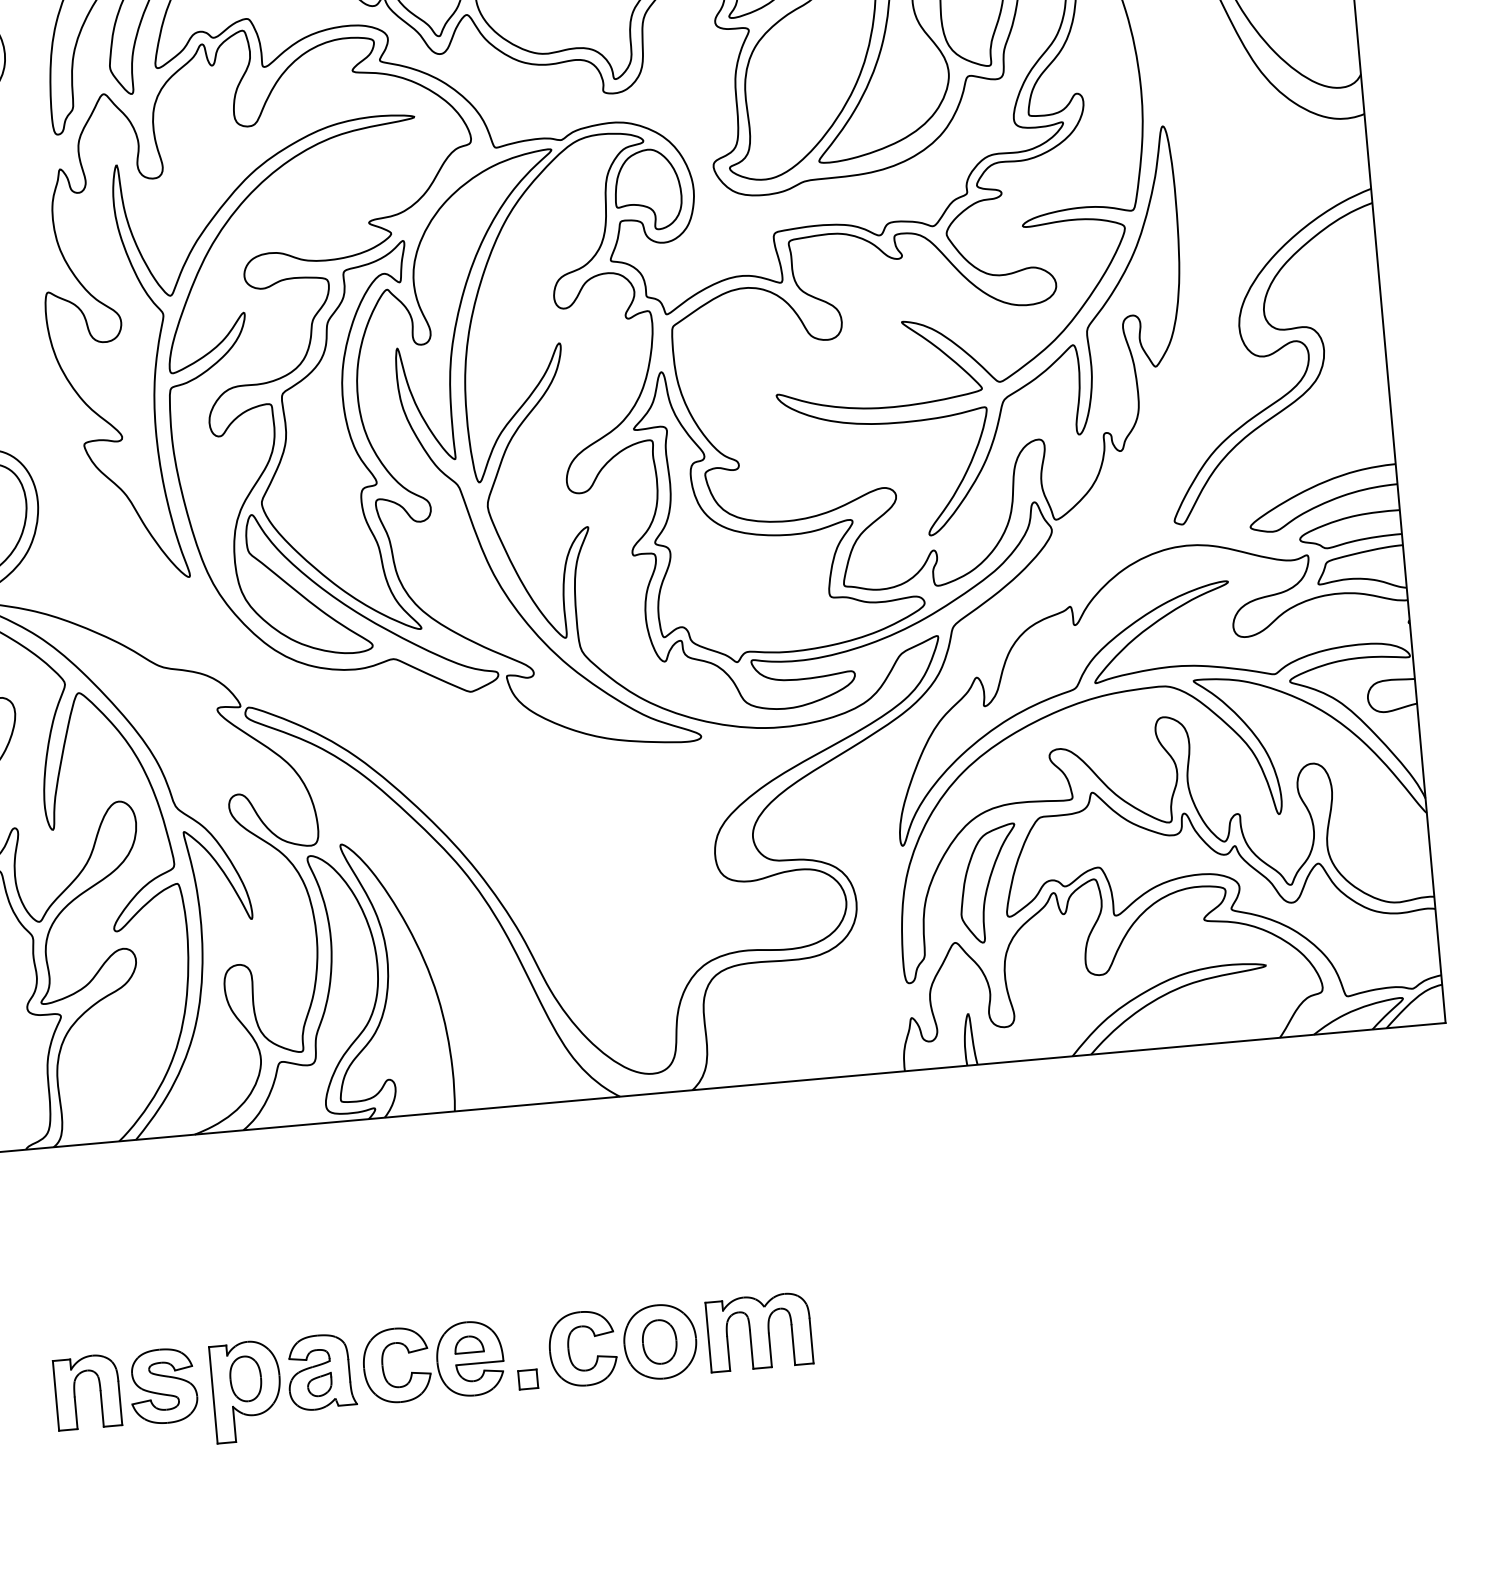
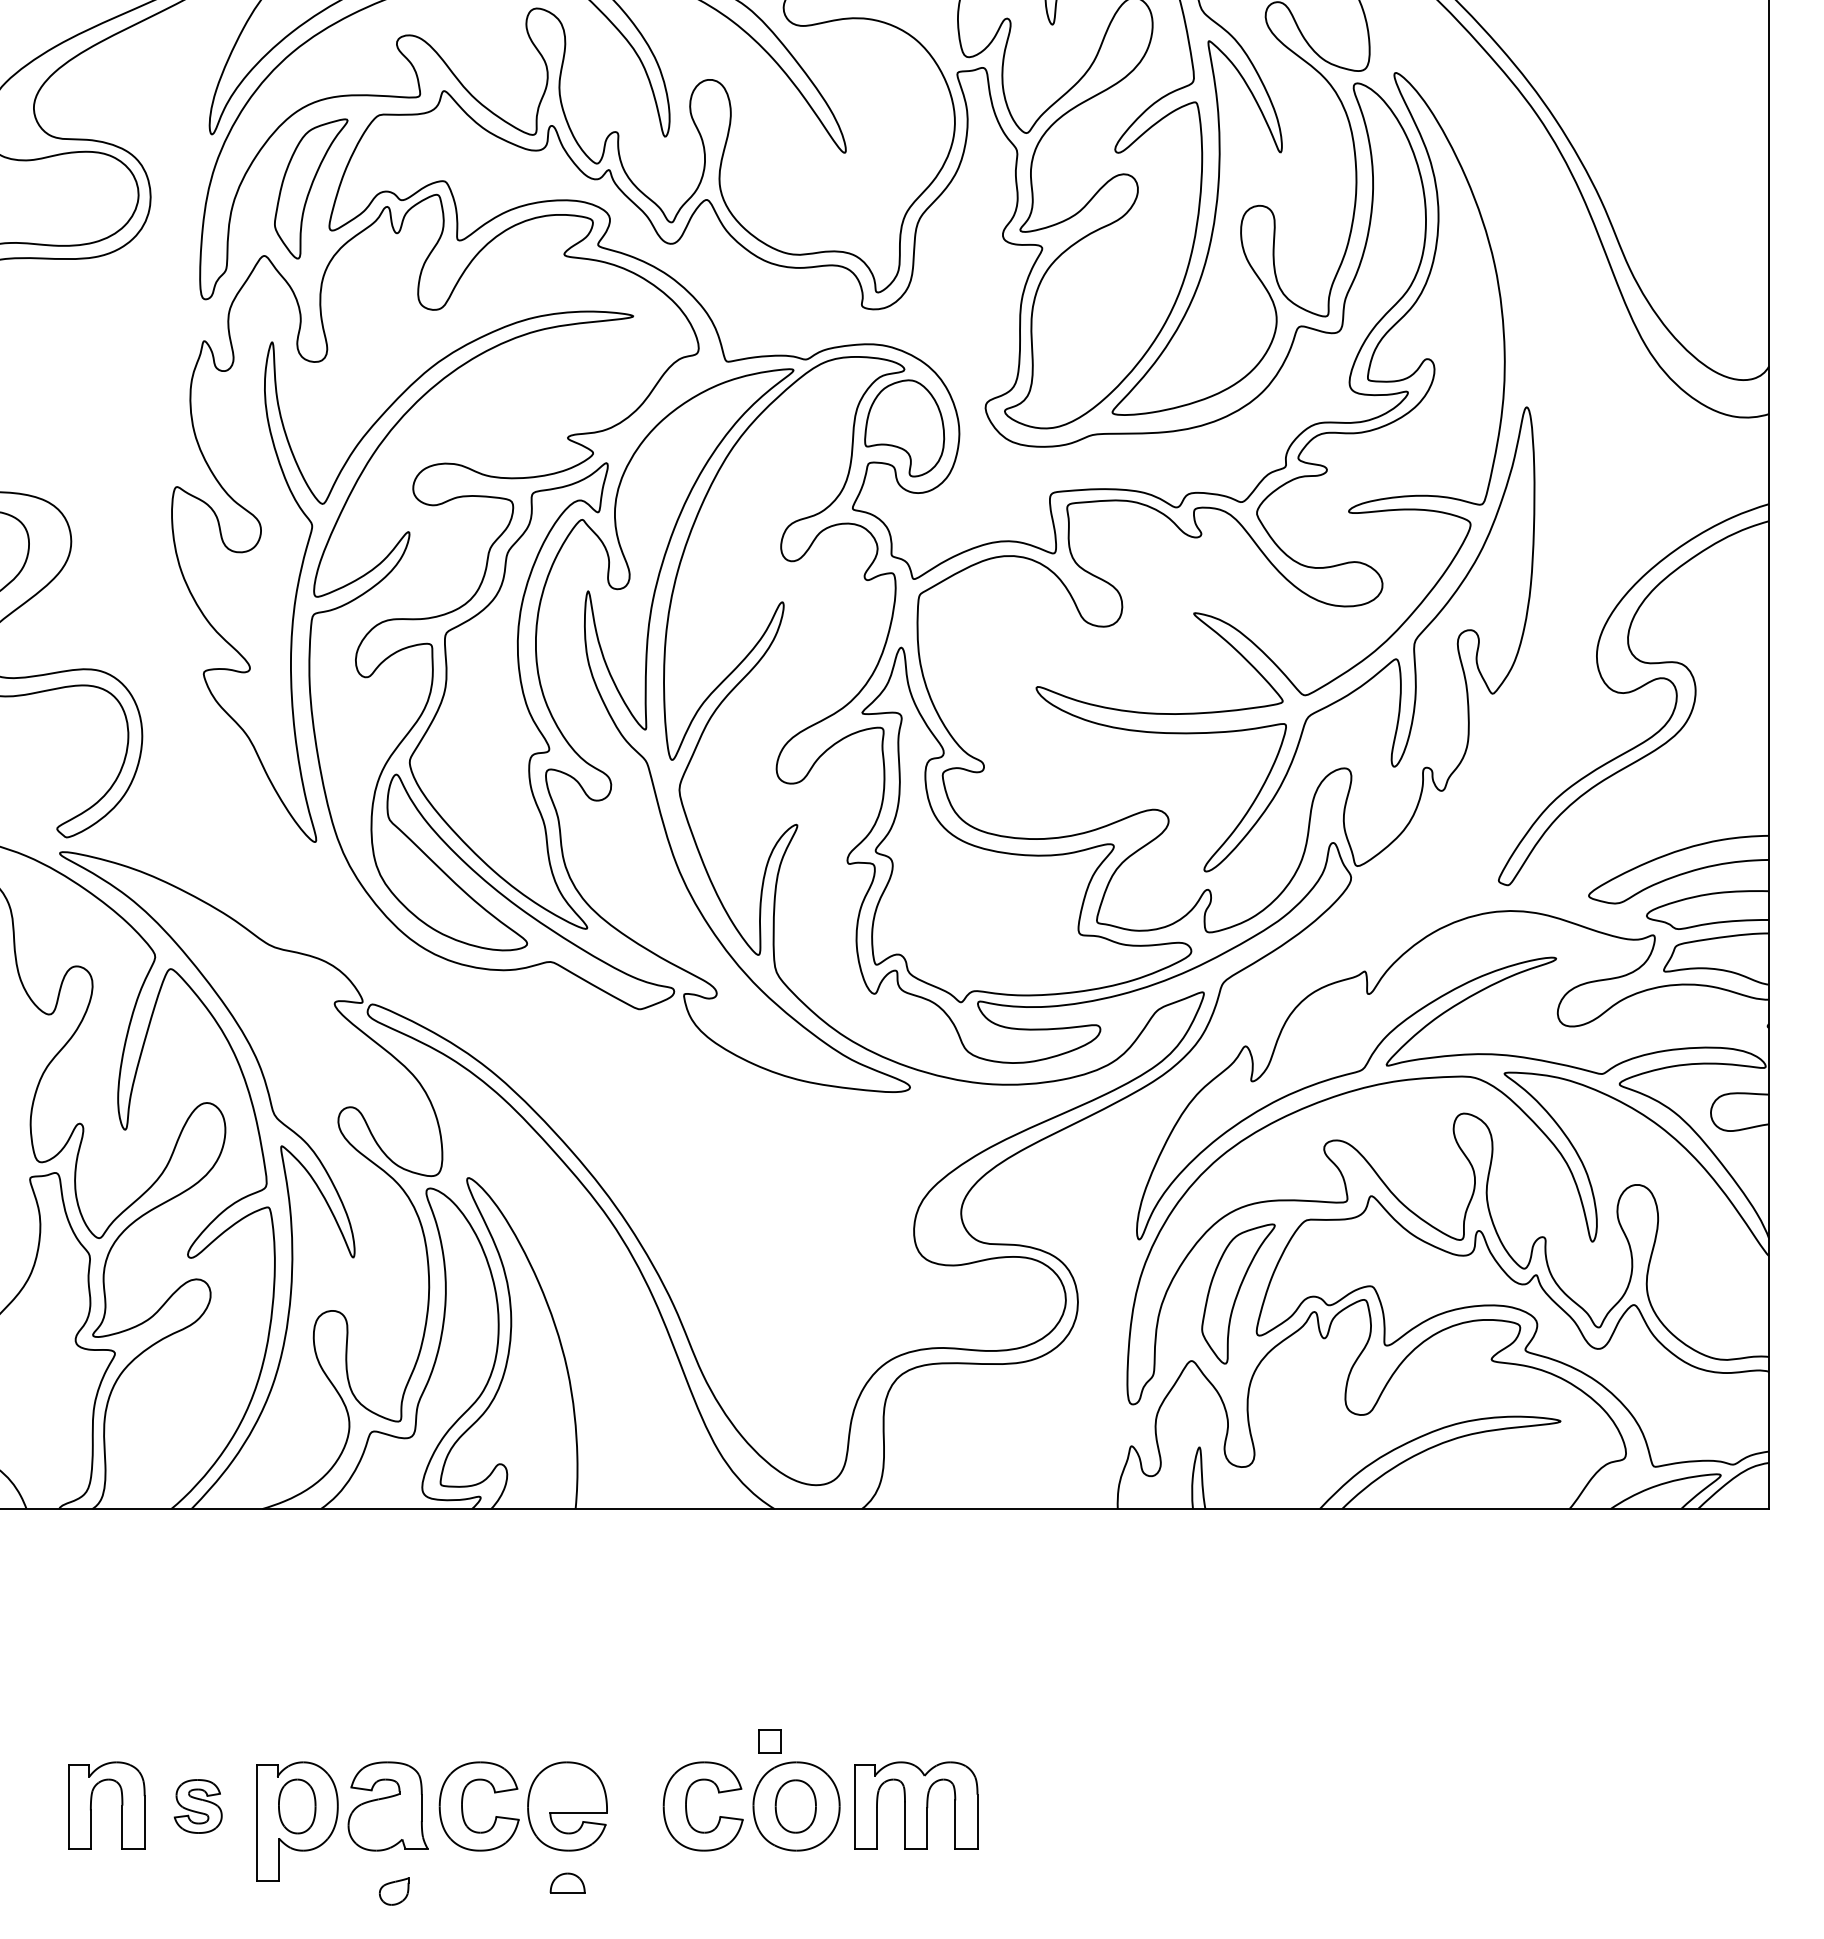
part: (468, 1343) -> (567, 1882), moved
part: (528, 1379) -> (769, 1741), moved
part: (320, 1384) -> (394, 1891), moved
part: (163, 1386) -> (198, 1806), size x0.6

